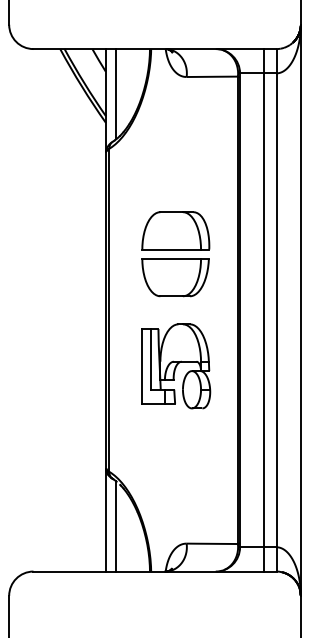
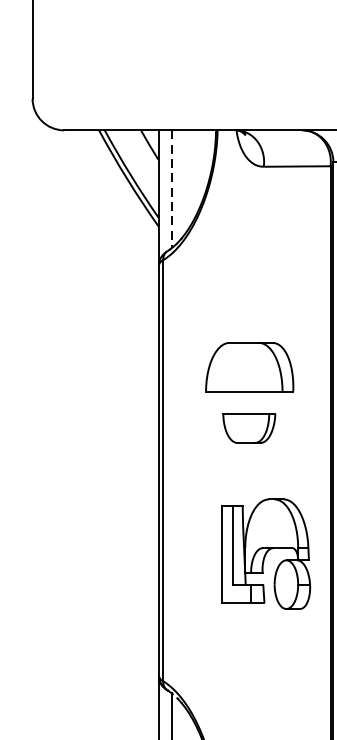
line: (116, 94) -> (172, 189), solid -> dashed
part: (175, 277) -> (249, 427), size x0.6
part: (176, 366) -> (266, 554), moved

